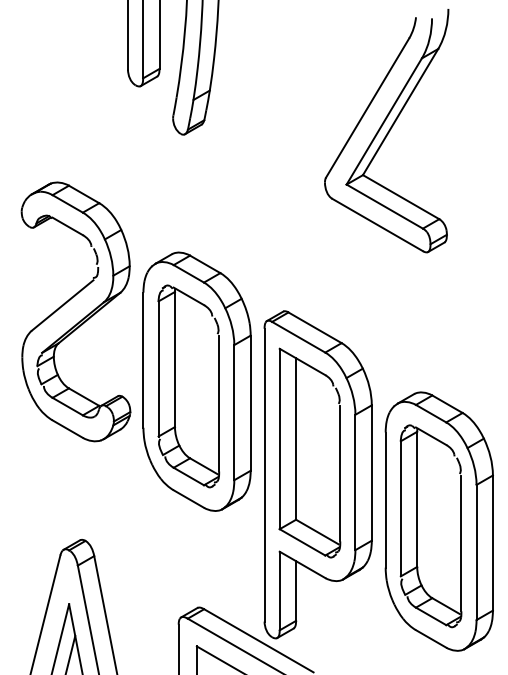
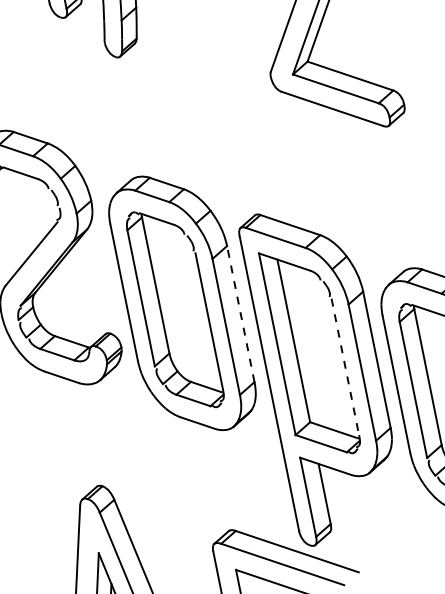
line: (250, 403) -> (240, 314), solid -> dashed
line: (340, 473) -> (345, 366), solid -> dashed

